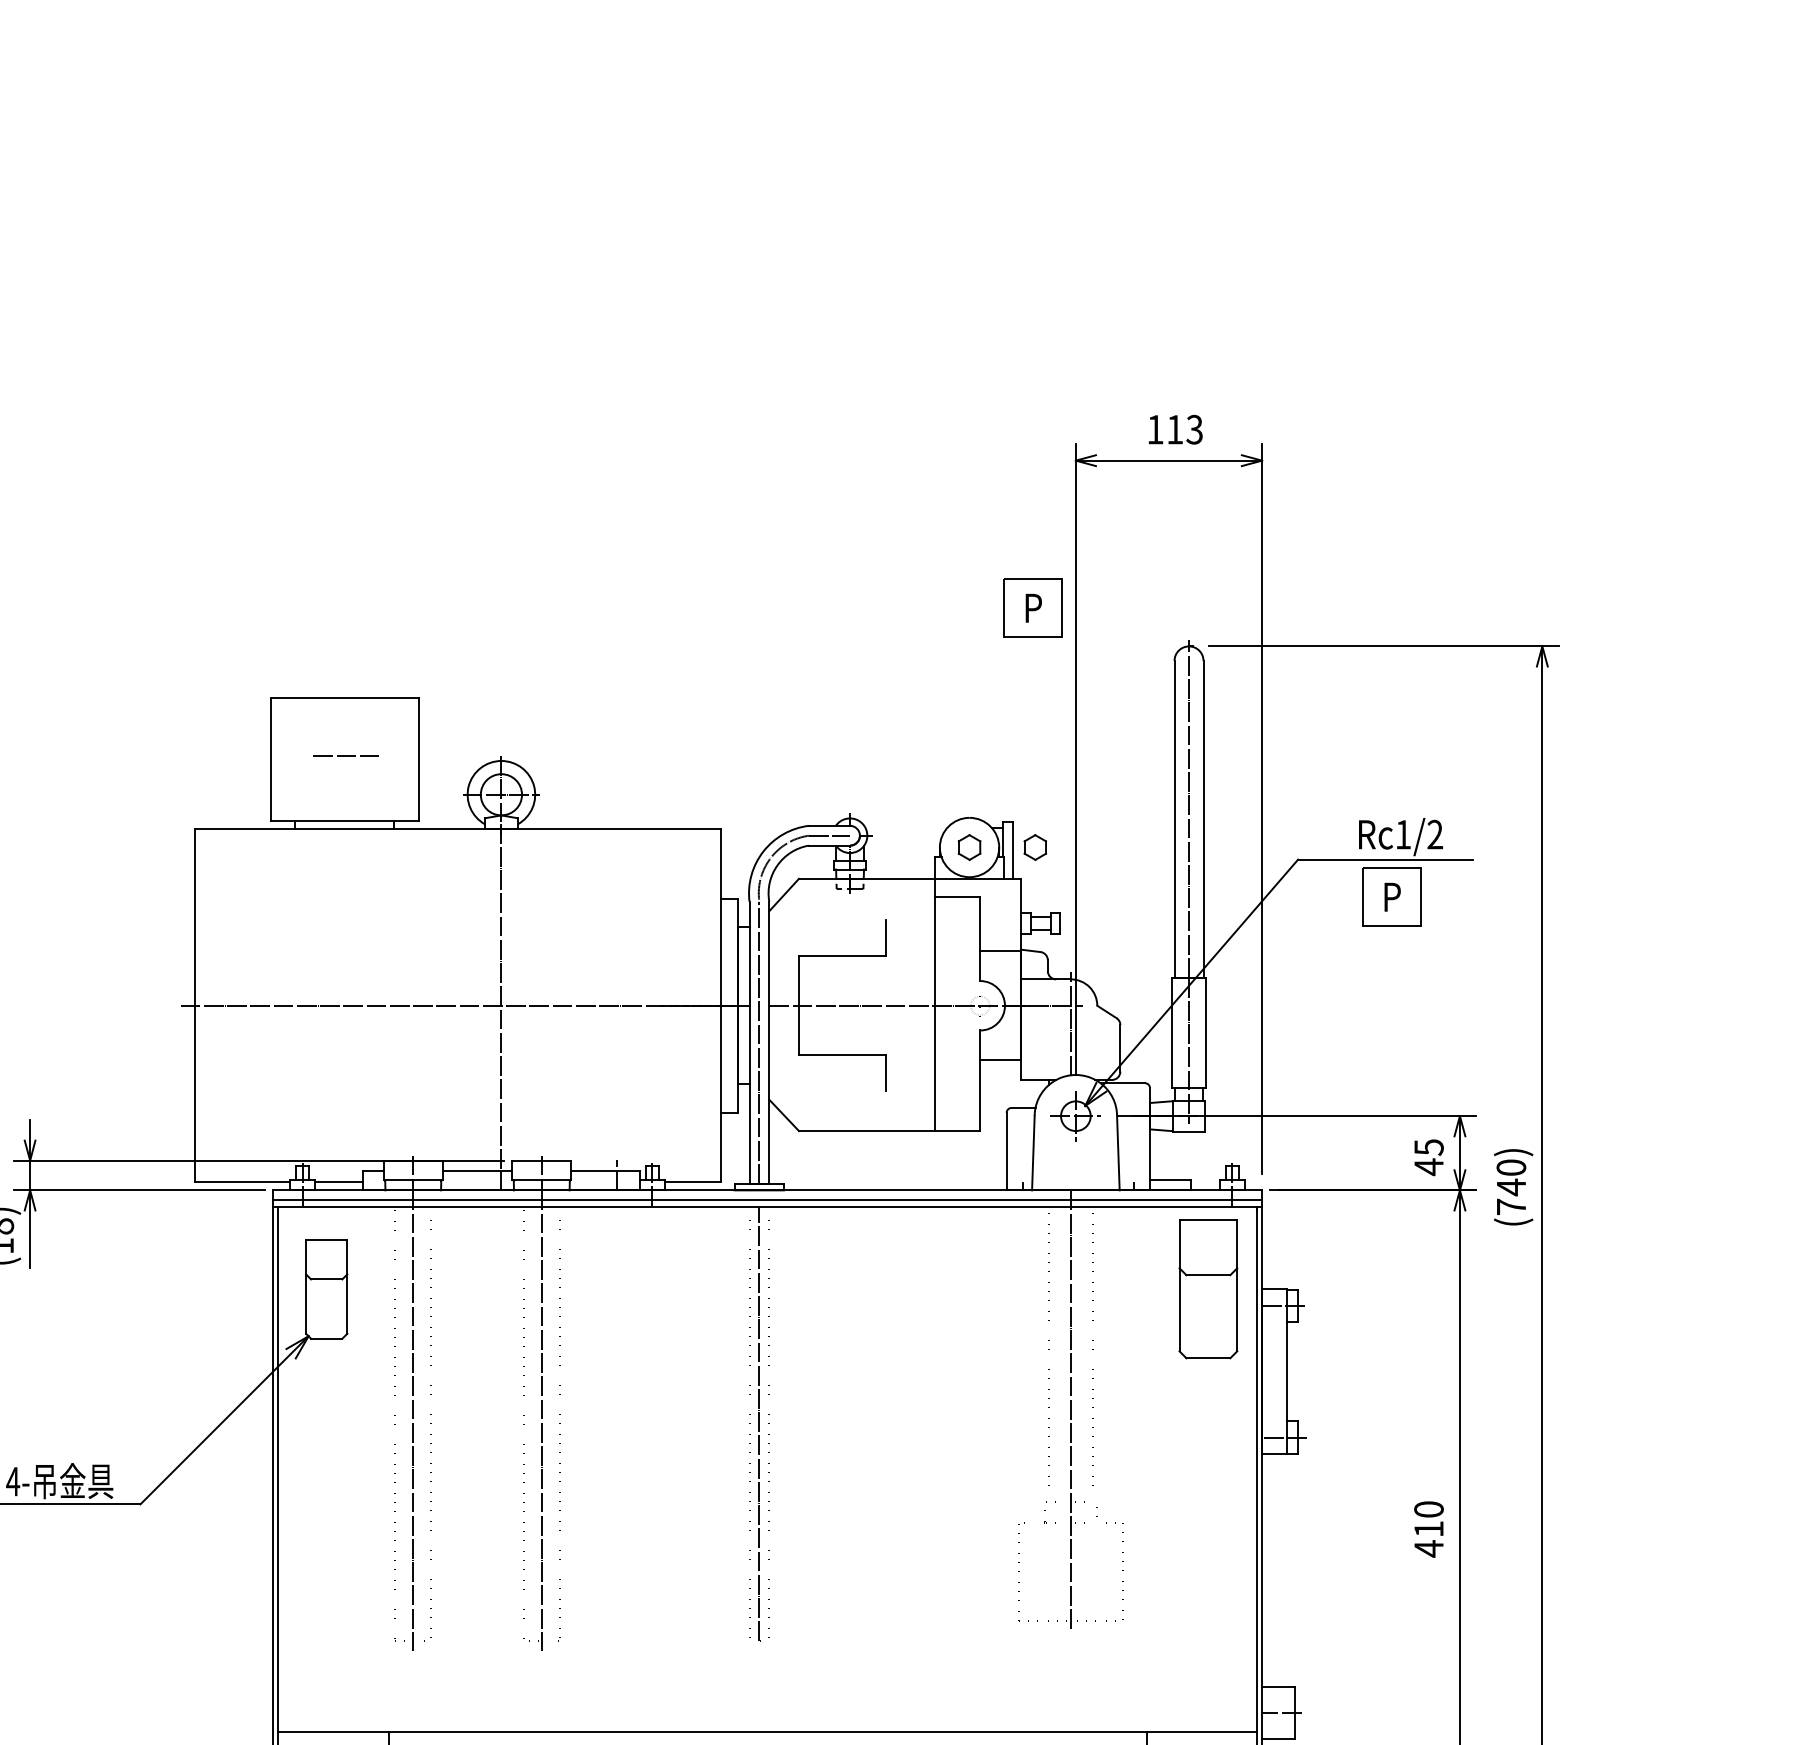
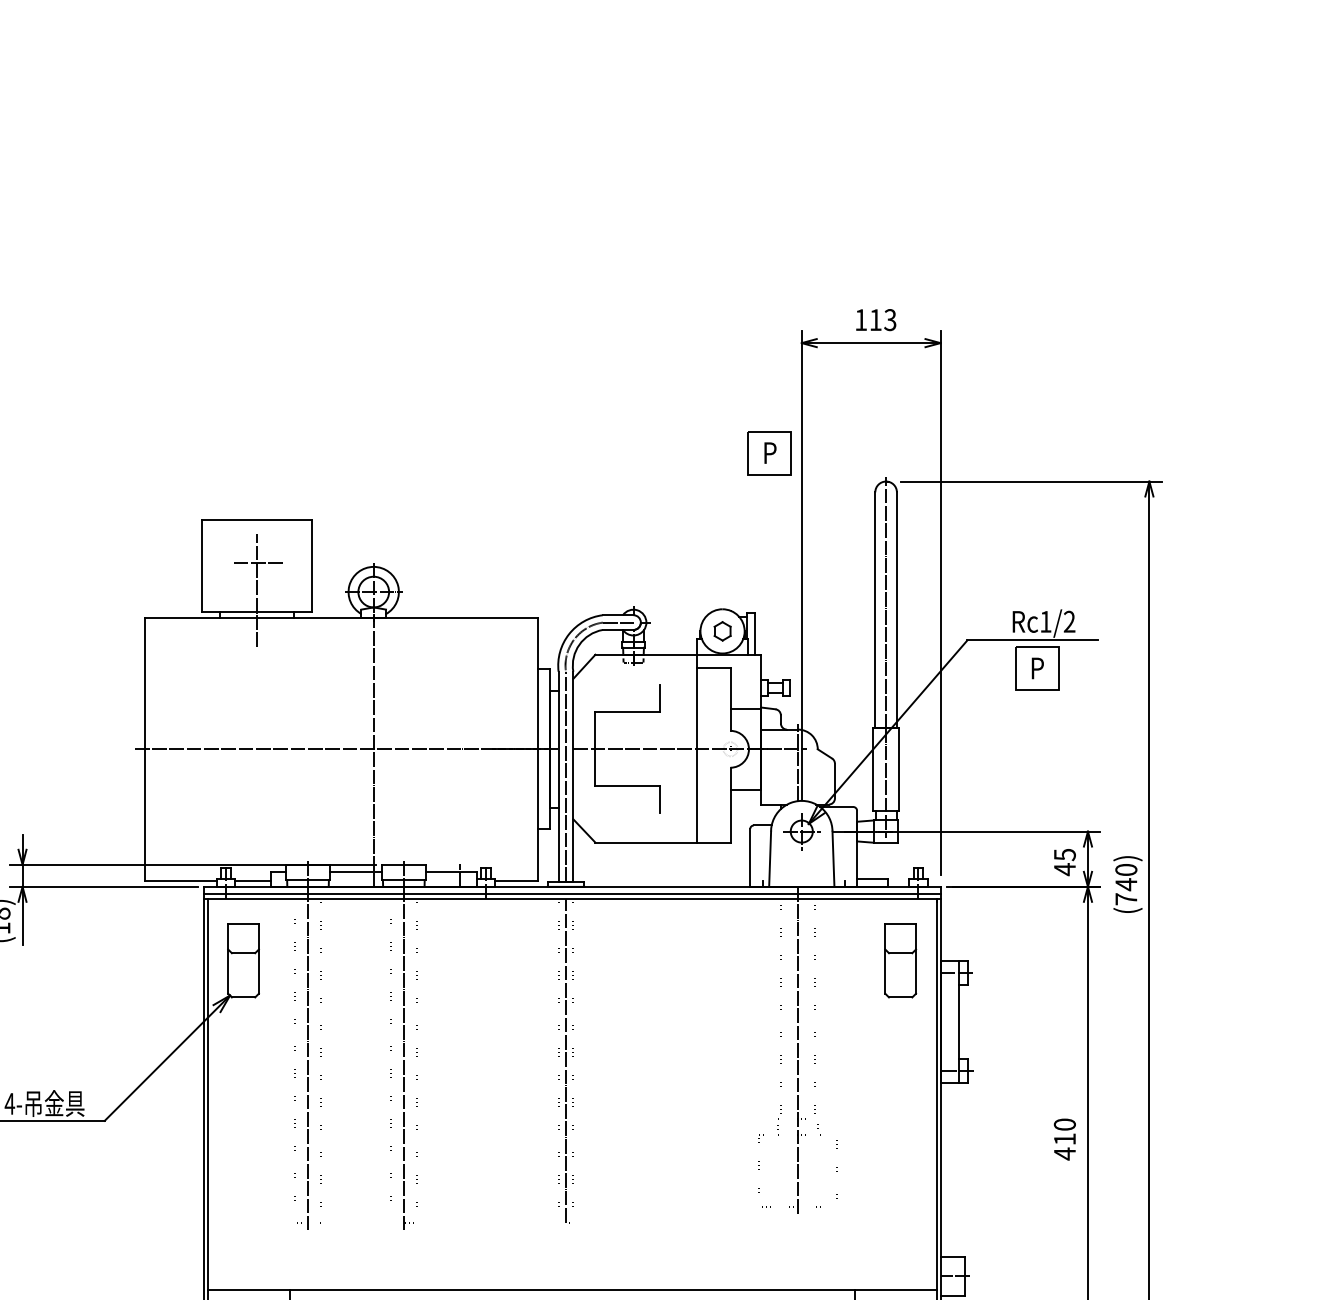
line: (345, 792) -> (257, 590), added
part: (1035, 847) -> (771, 631), removed
part: (1208, 1289) -> (900, 960), size x0.71

